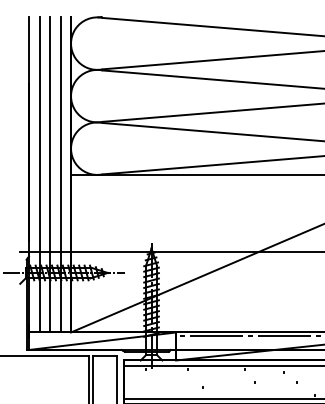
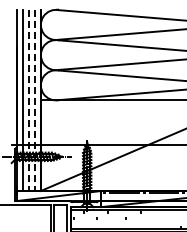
line: (49, 175) -> (28, 100), solid -> dashed
line: (59, 175) -> (34, 100), solid -> dashed

